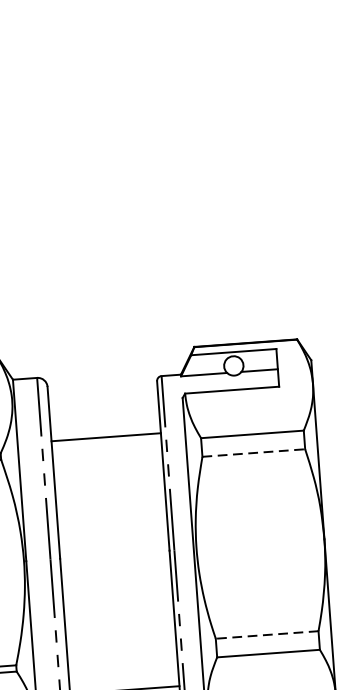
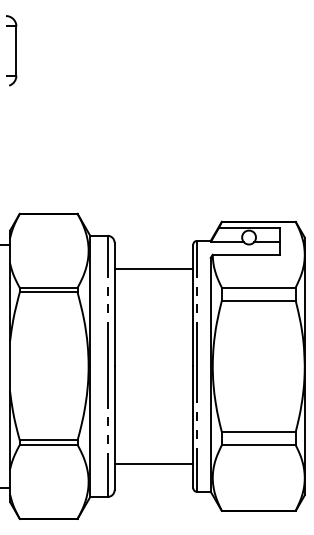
line: (105, 436) -> (153, 268), moved
line: (253, 452) -> (258, 300), dashed -> solid
line: (266, 634) -> (258, 431), dashed -> solid

